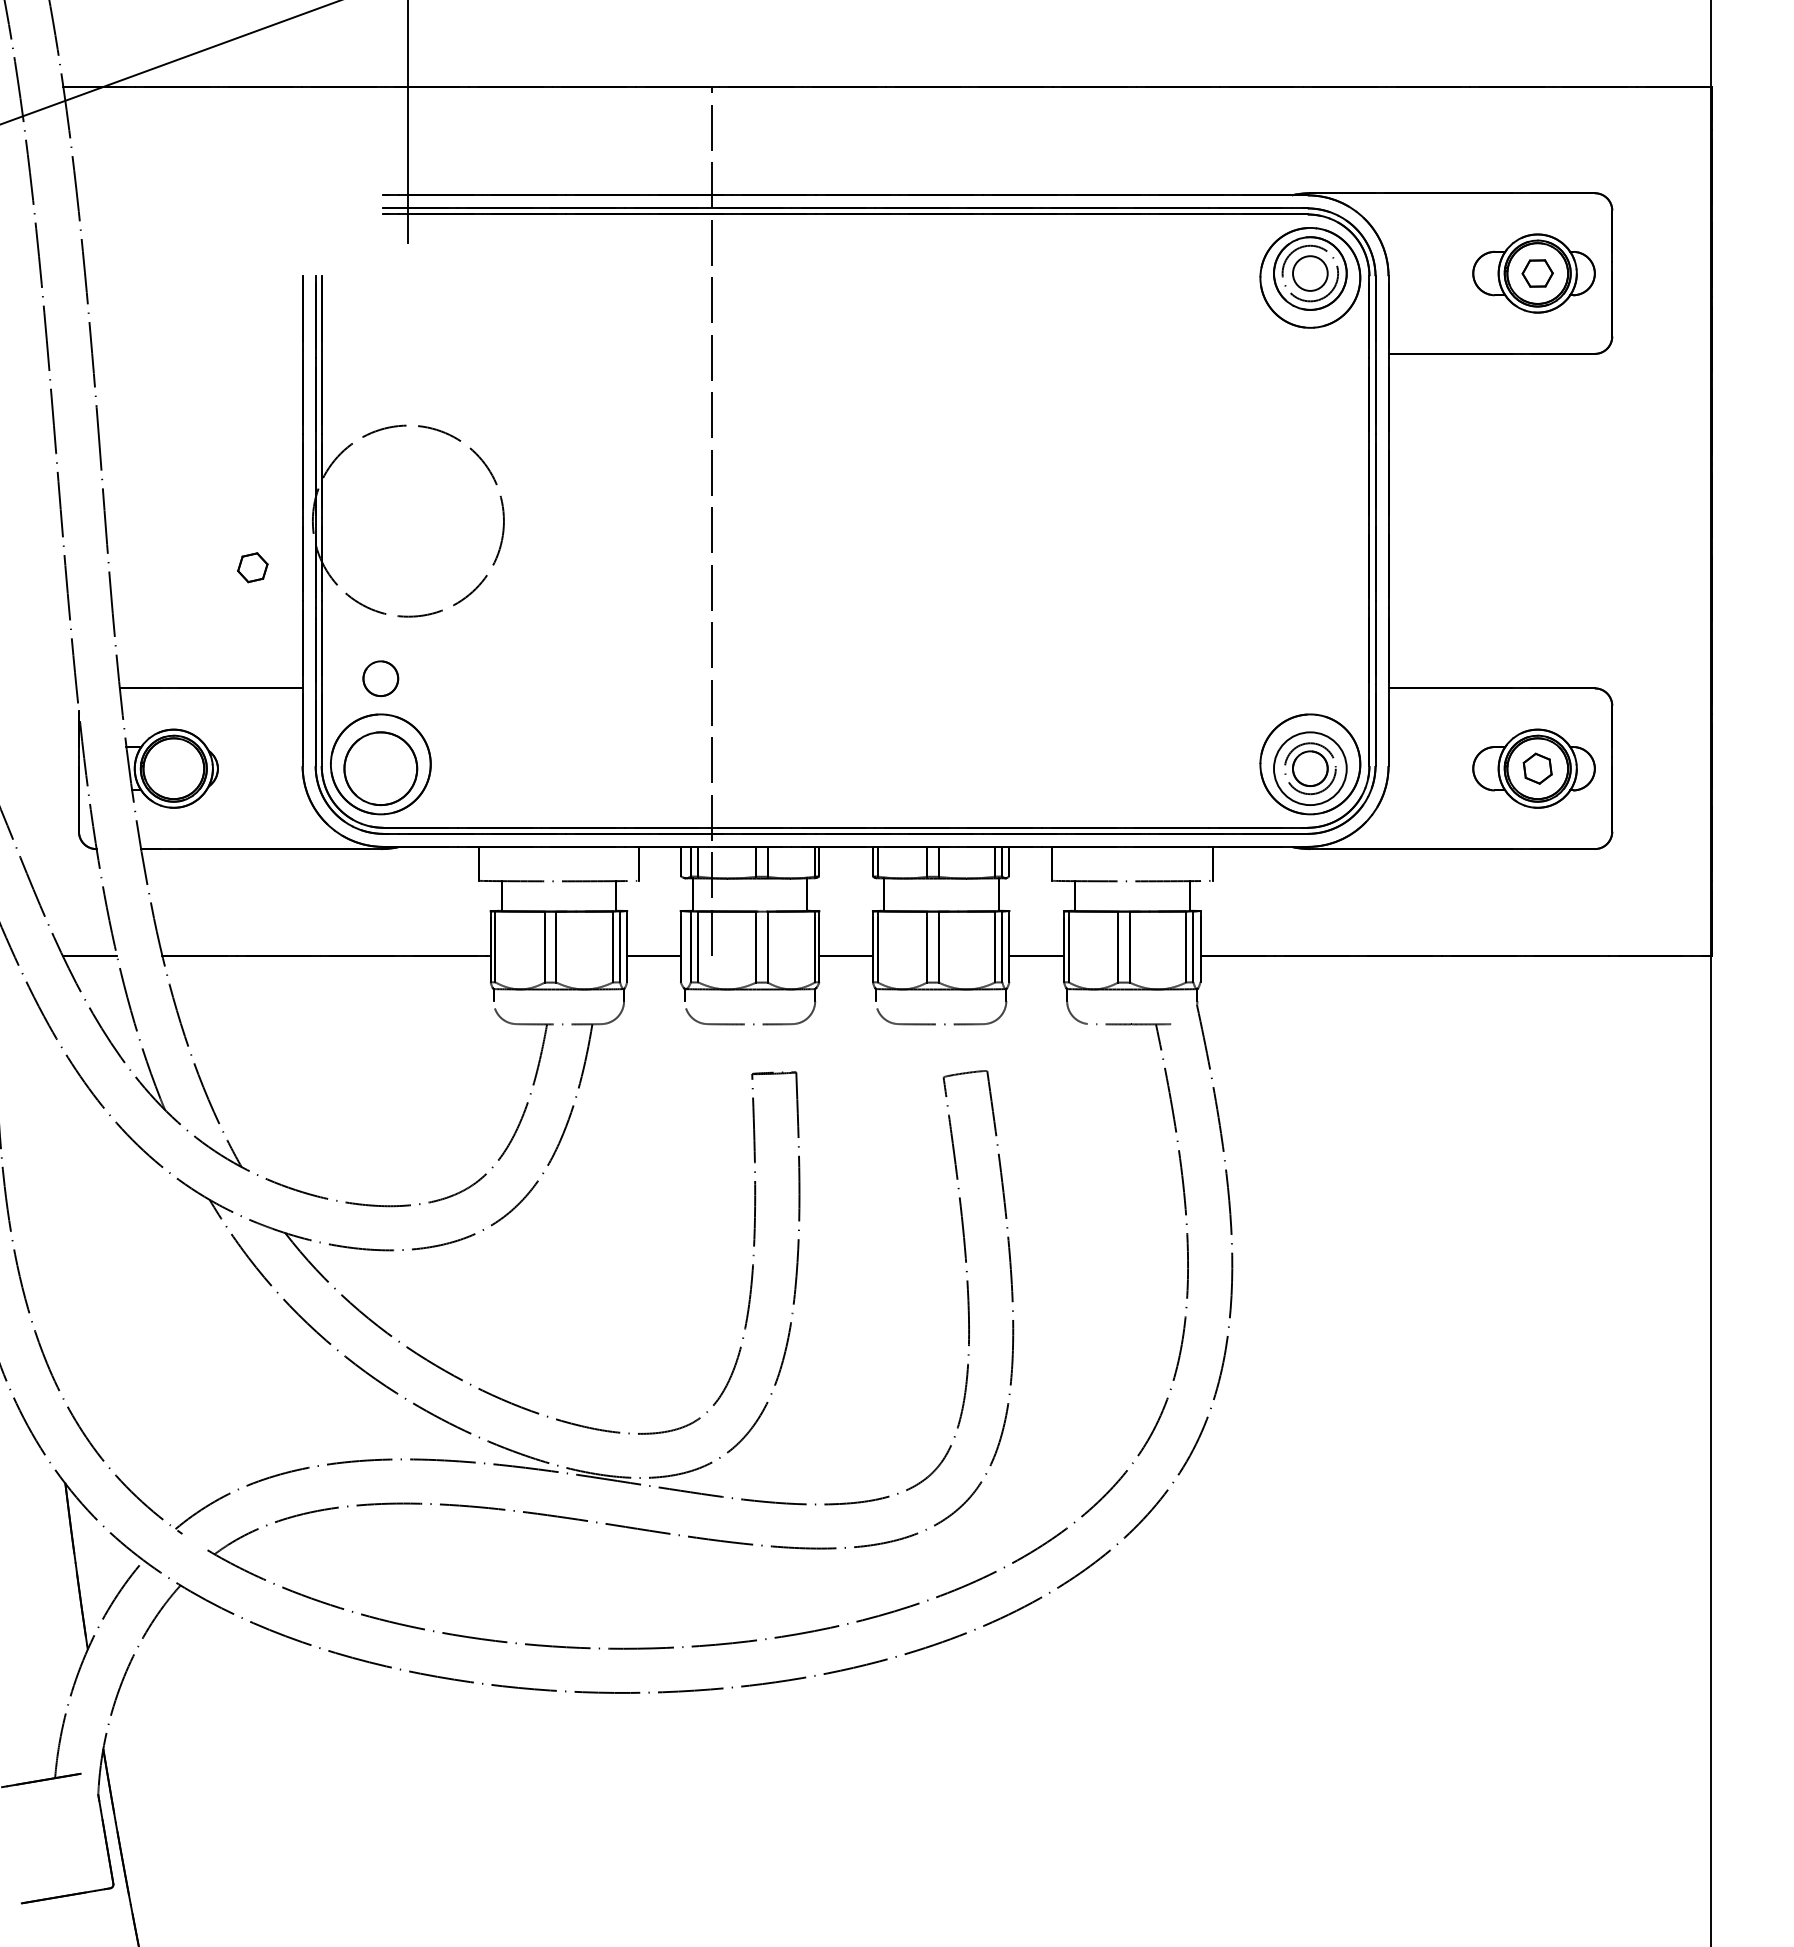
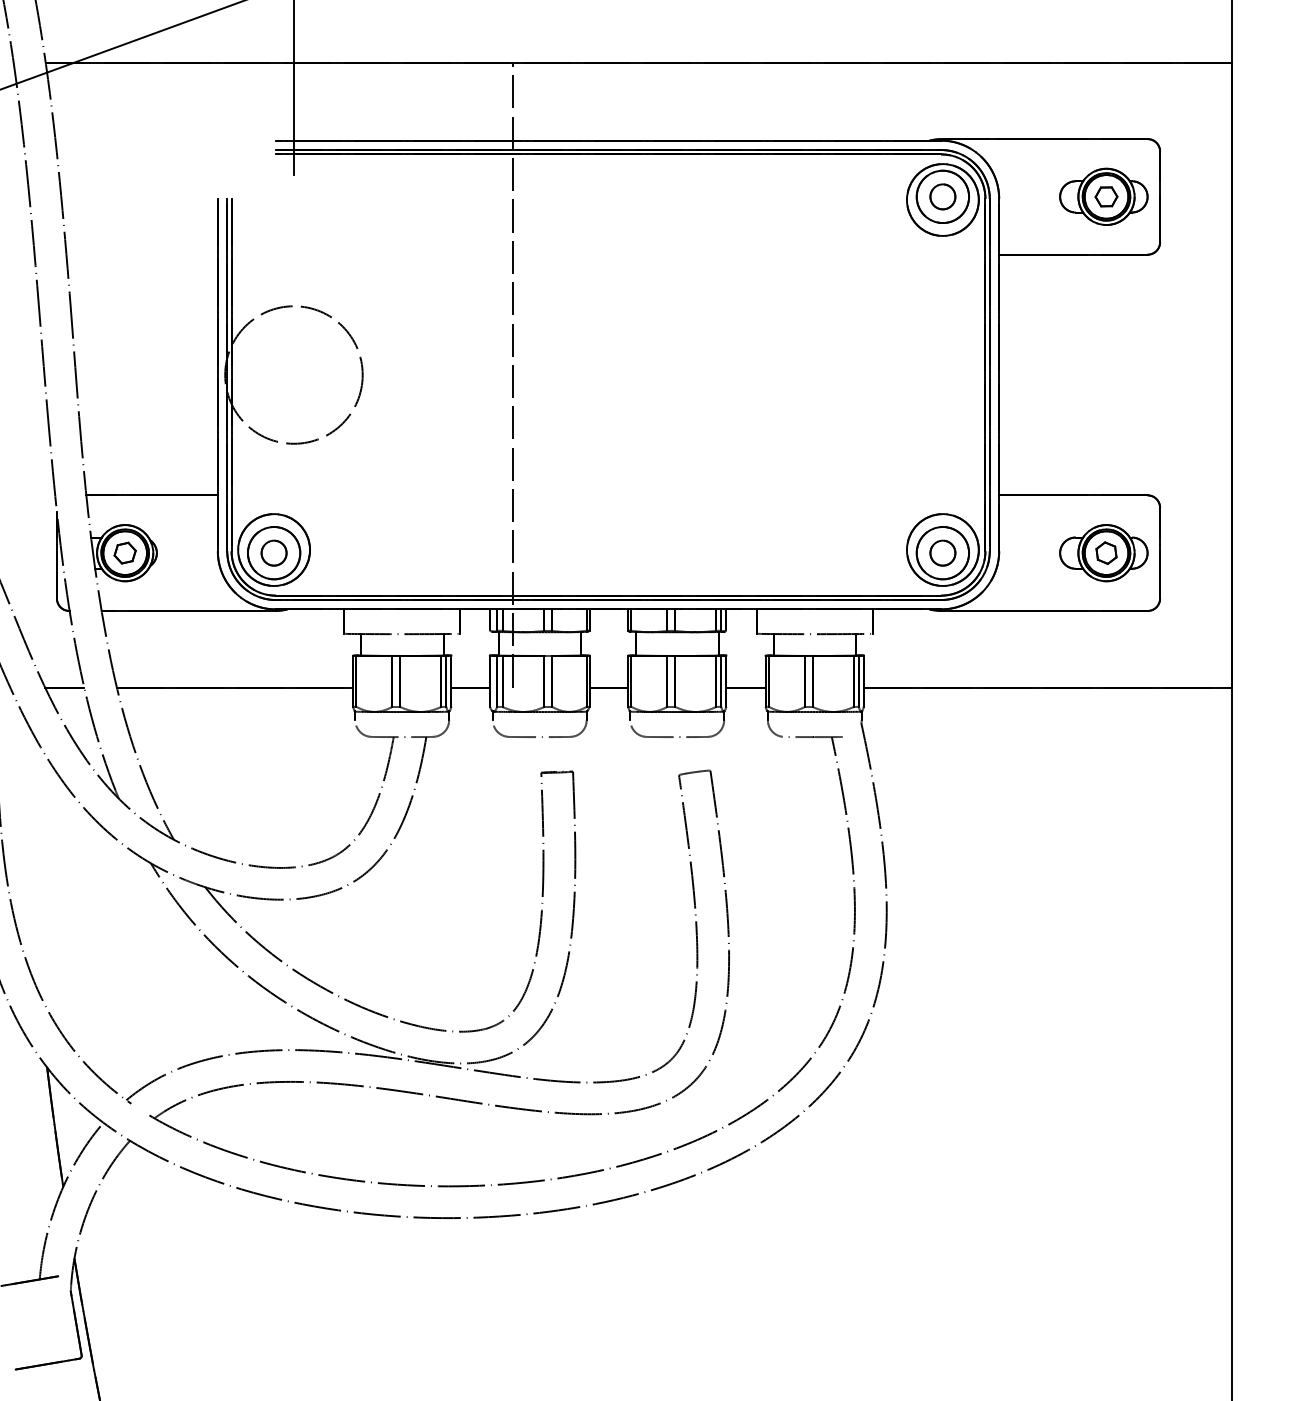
circle: (1310, 273) -> (943, 196), size x0.62
part: (252, 567) -> (124, 553), moved
part: (380, 678) -> (273, 553), moved
circle: (1309, 768) -> (942, 553), size x1.43

